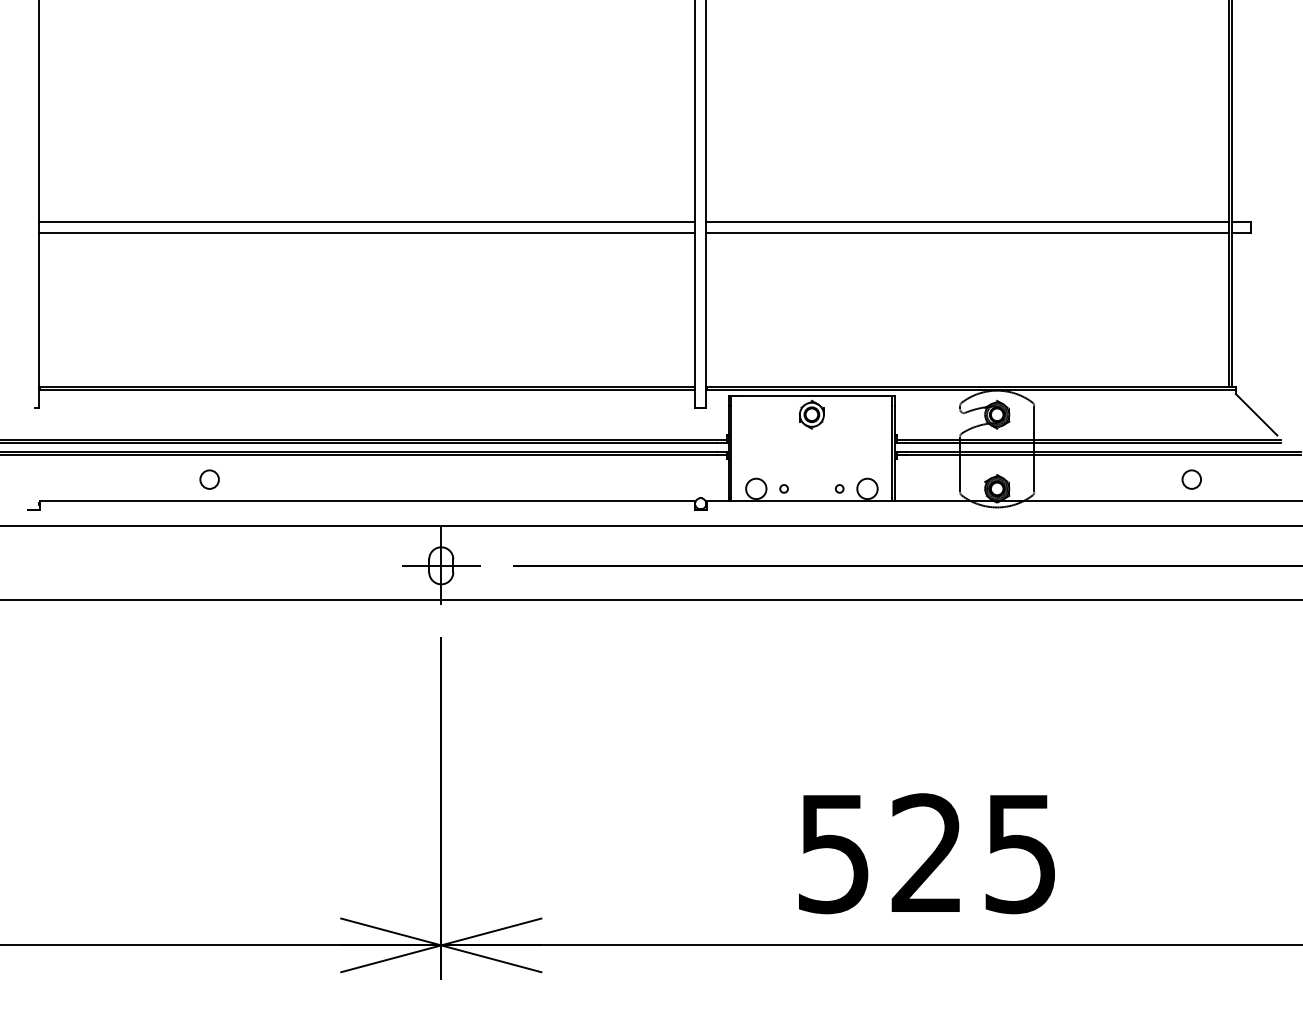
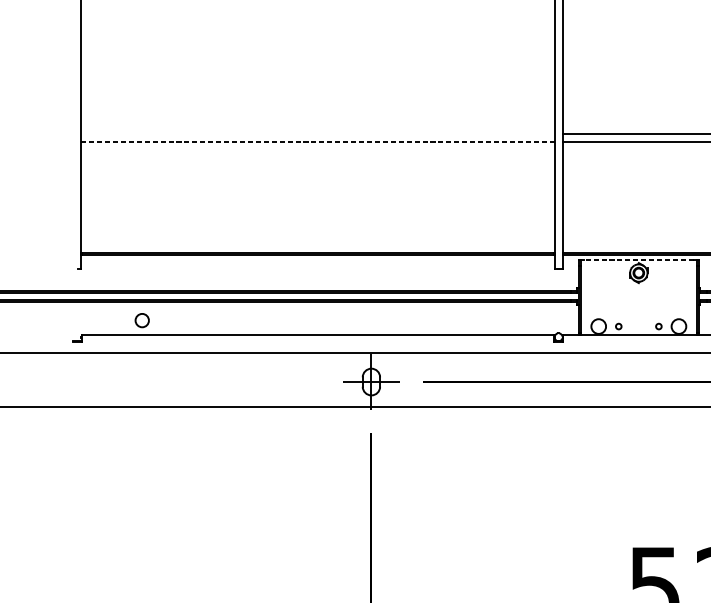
line: (367, 221) -> (318, 133), removed
line: (367, 232) -> (318, 141), solid -> dashed
line: (811, 396) -> (638, 259), solid -> dashed
circle: (209, 479) -> (142, 320), moved

